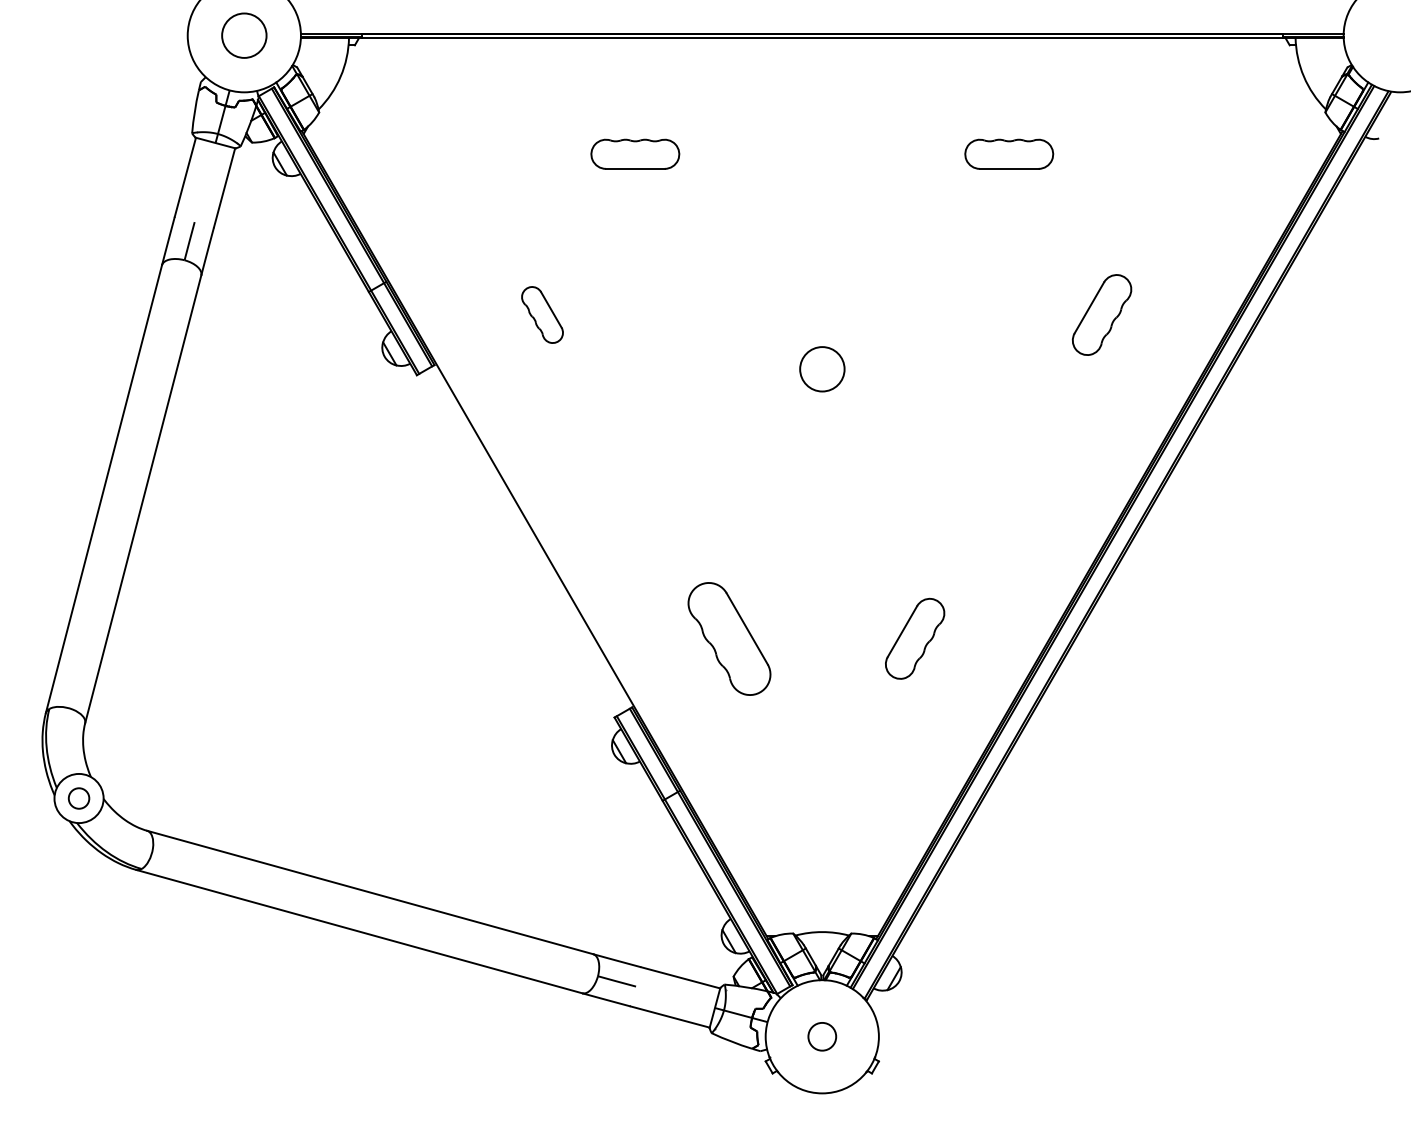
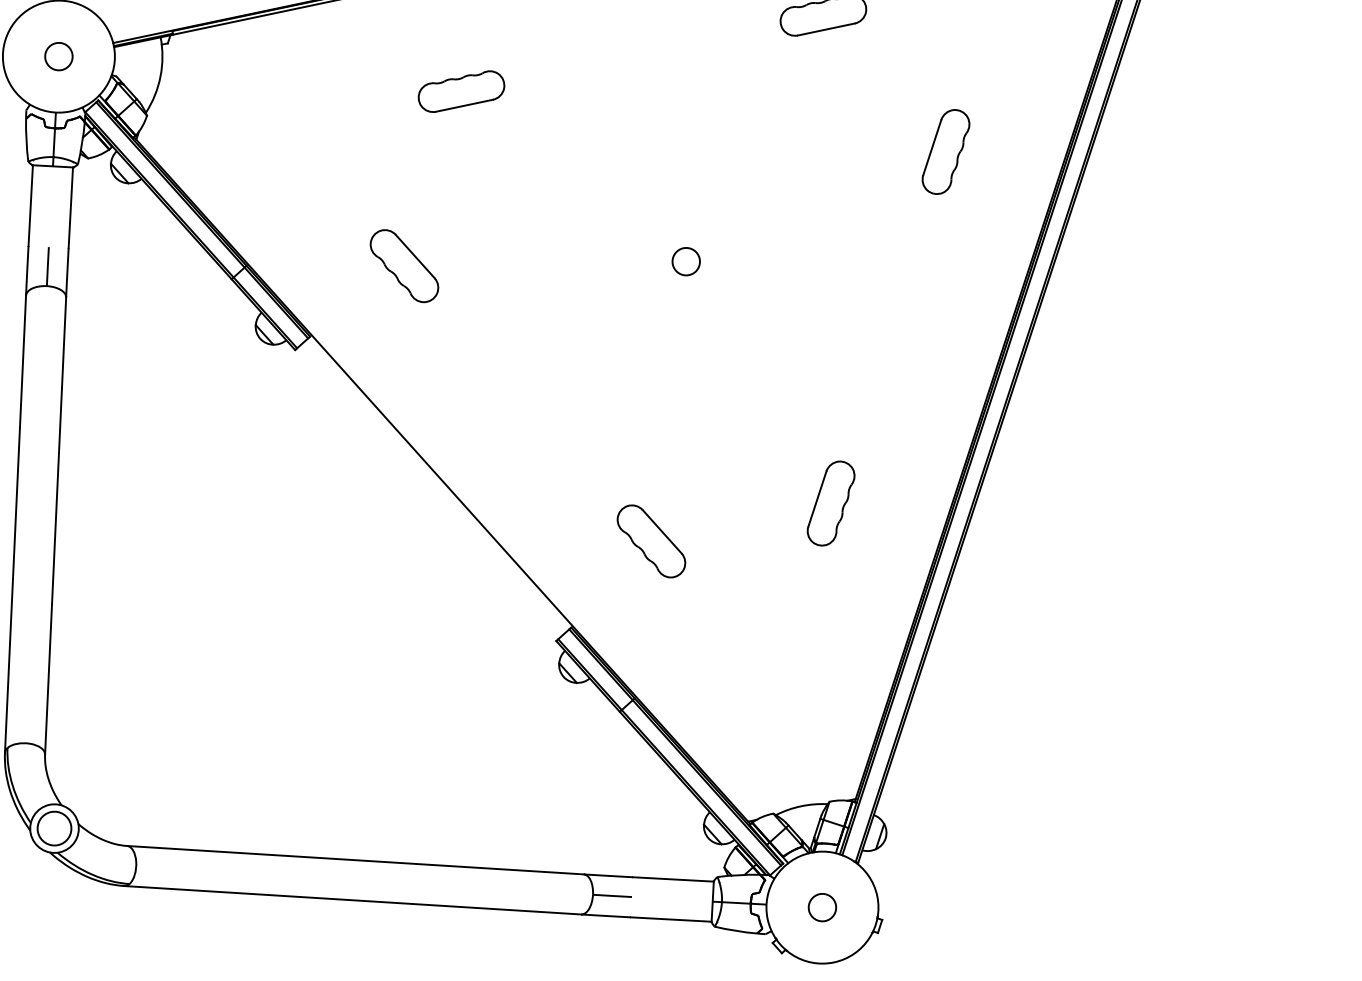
circle: (244, 35) -> (59, 56), size x0.62
part: (542, 314) -> (404, 265), size x1.43
circle: (821, 369) -> (685, 261), size x0.62
part: (729, 638) -> (651, 541), size x0.71
circle: (78, 798) -> (53, 828), size x1.67

